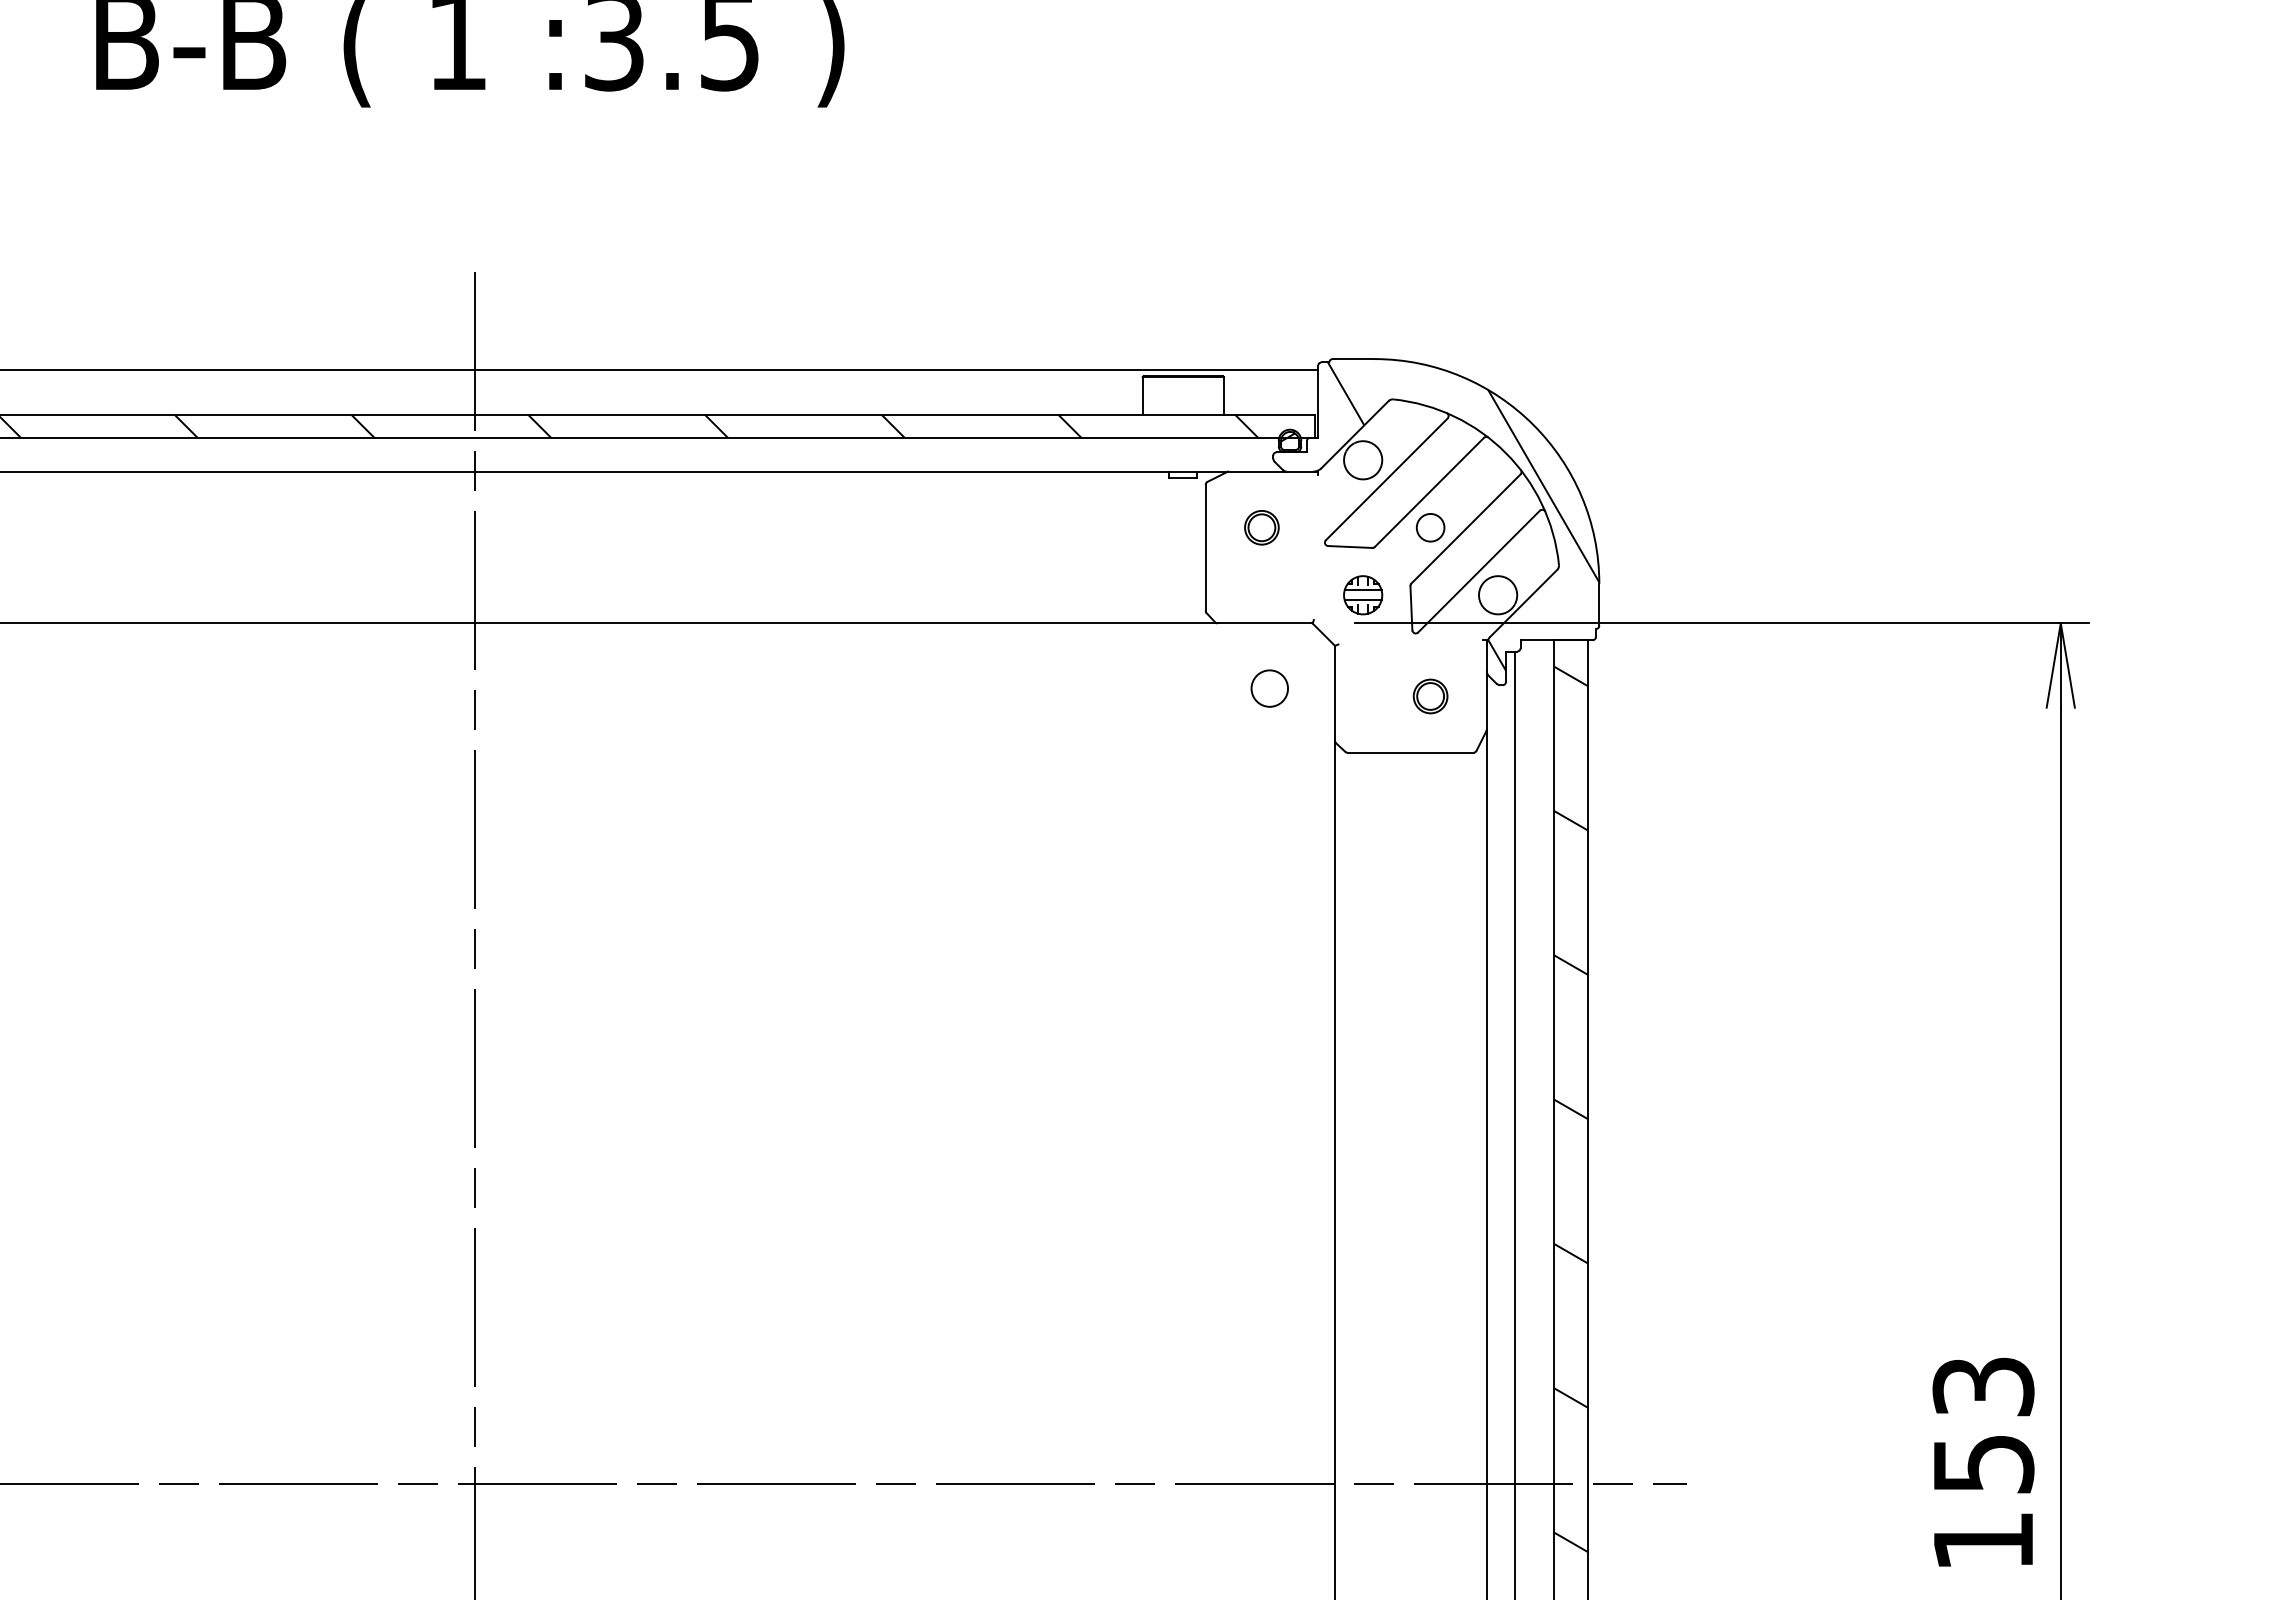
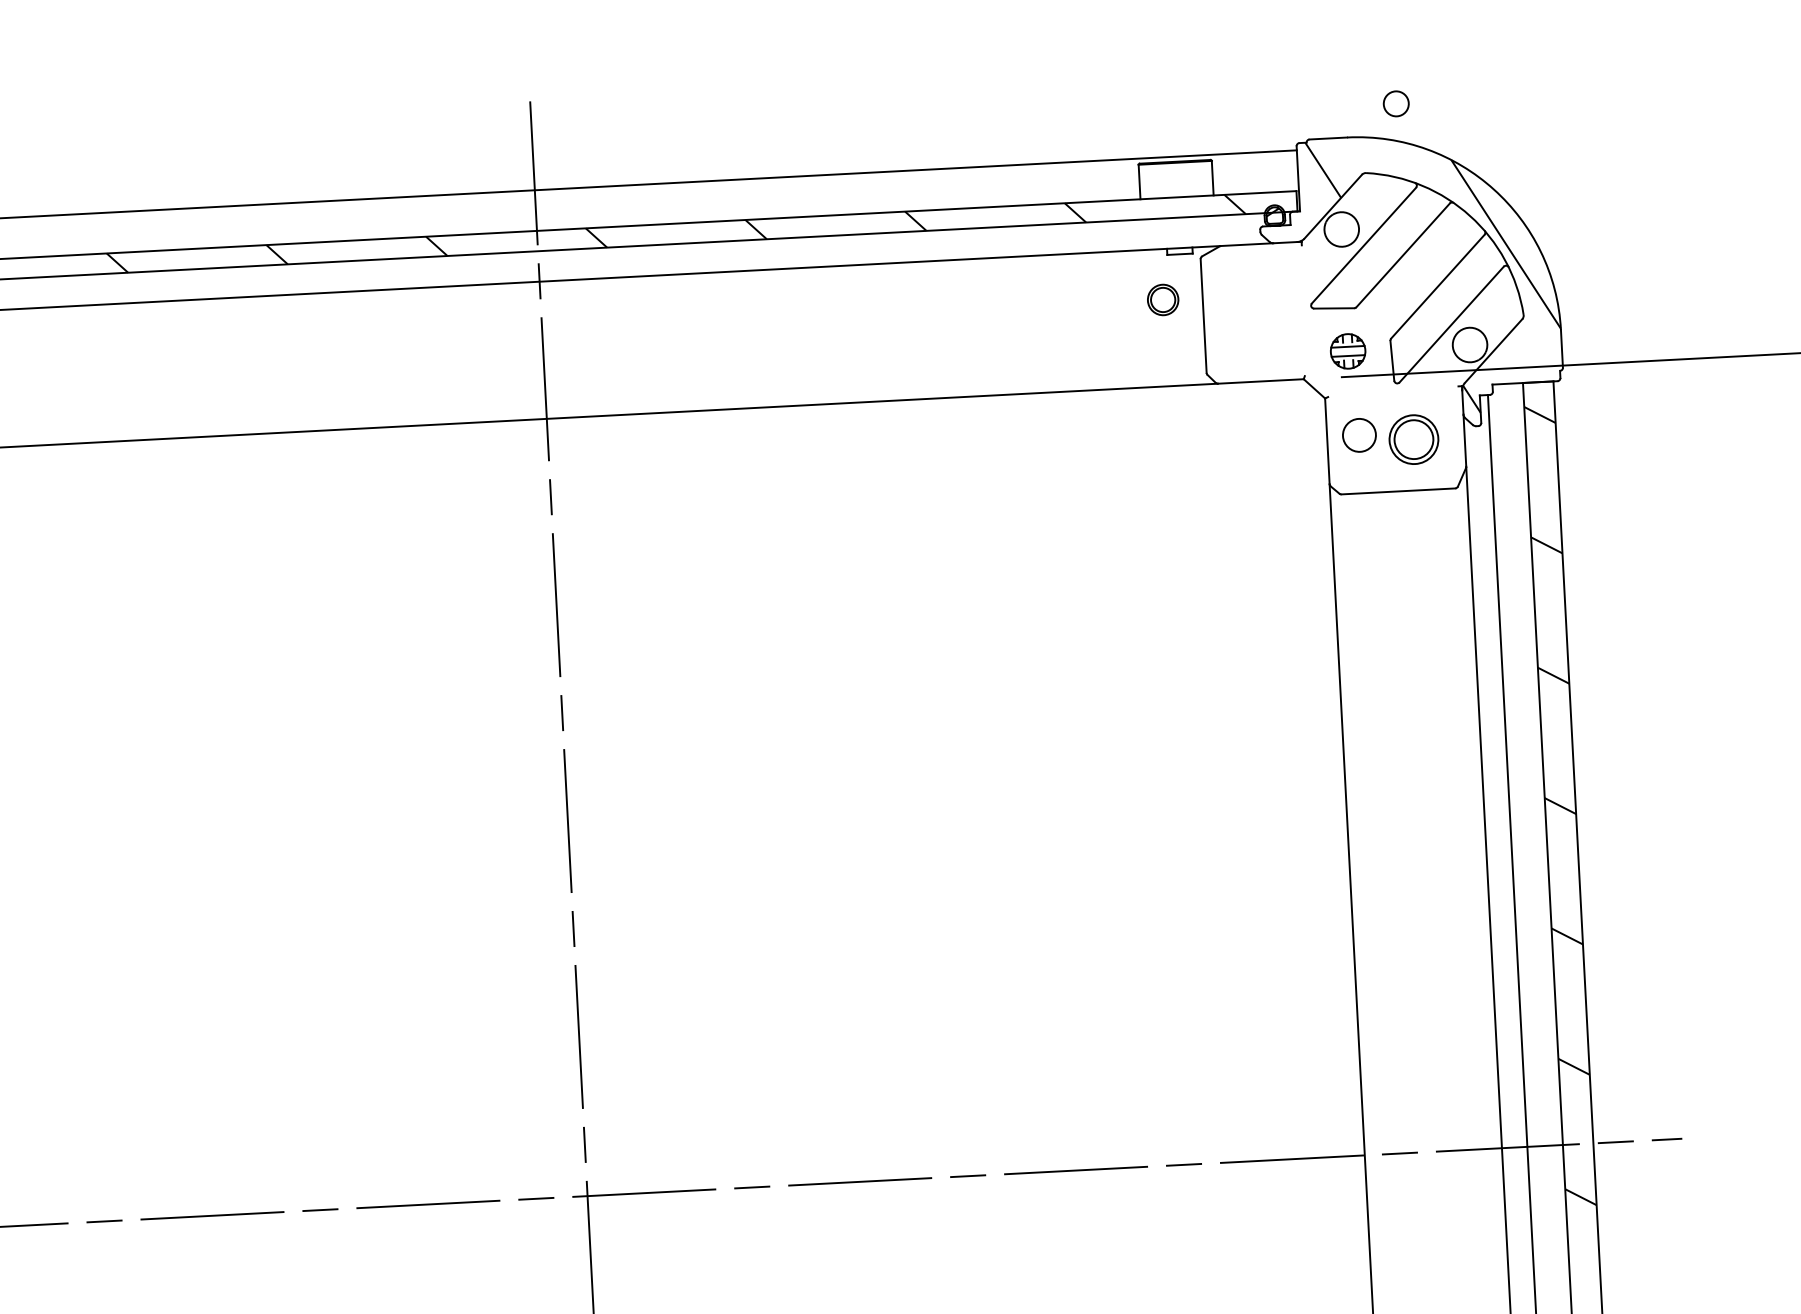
part: (1261, 527) -> (1162, 299), moved
circle: (1430, 527) -> (1396, 103), moved
circle: (1269, 688) -> (1359, 435), moved
part: (1430, 696) -> (1413, 439), size x1.6

